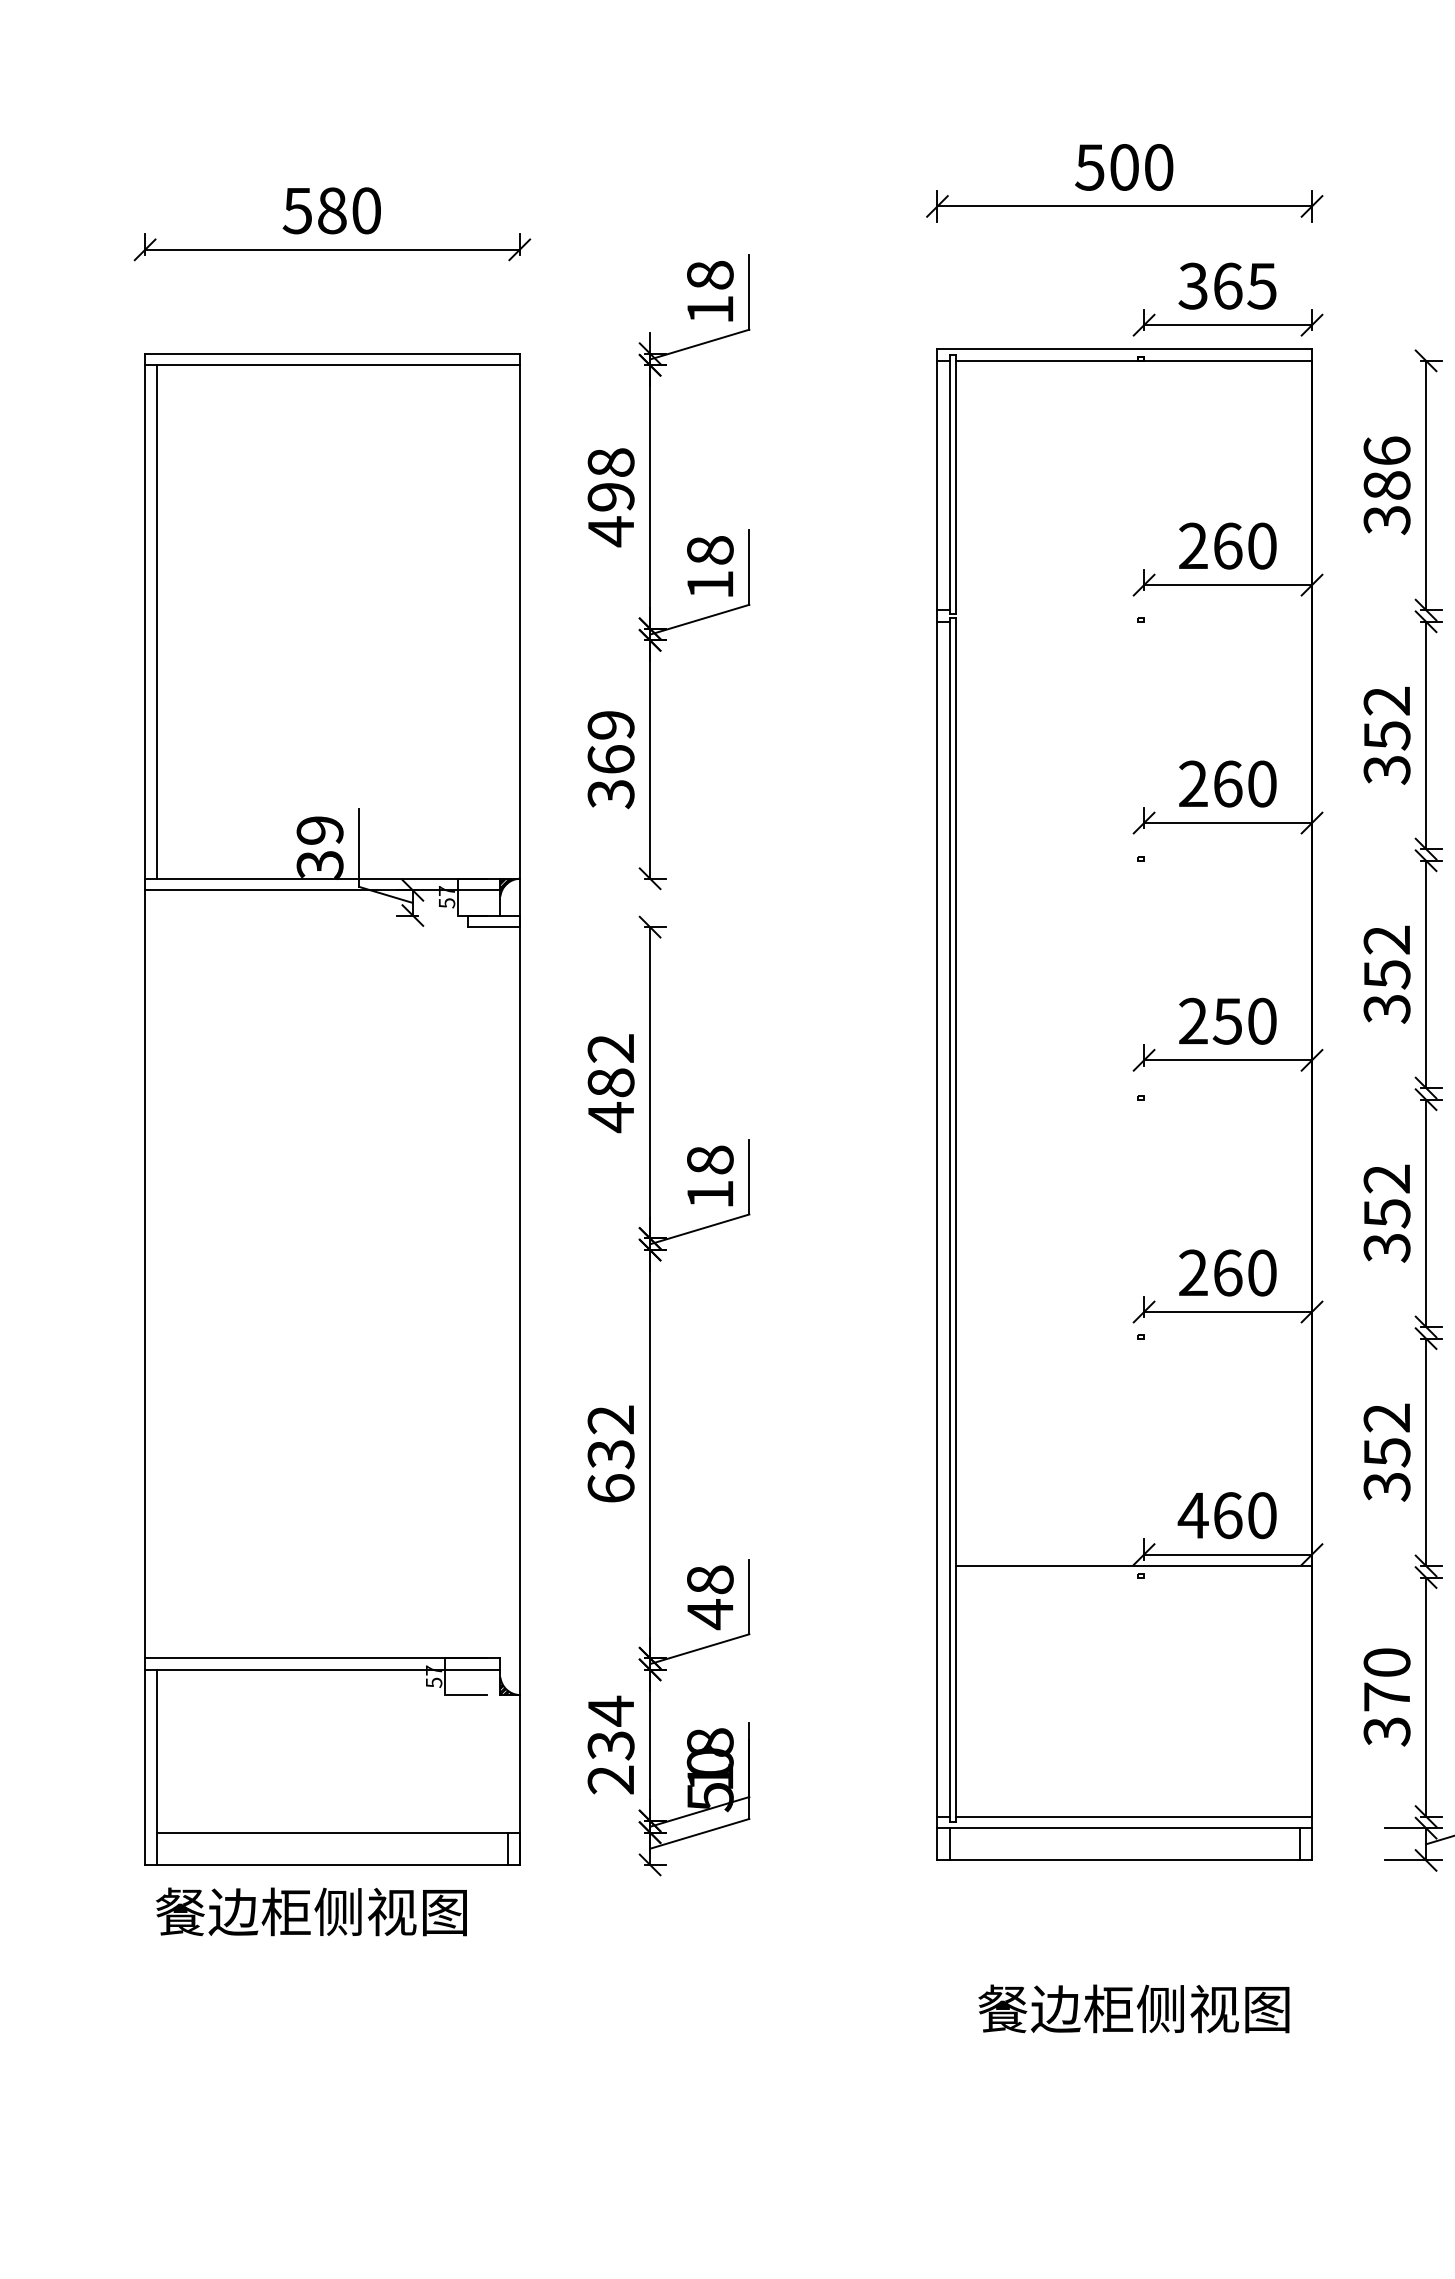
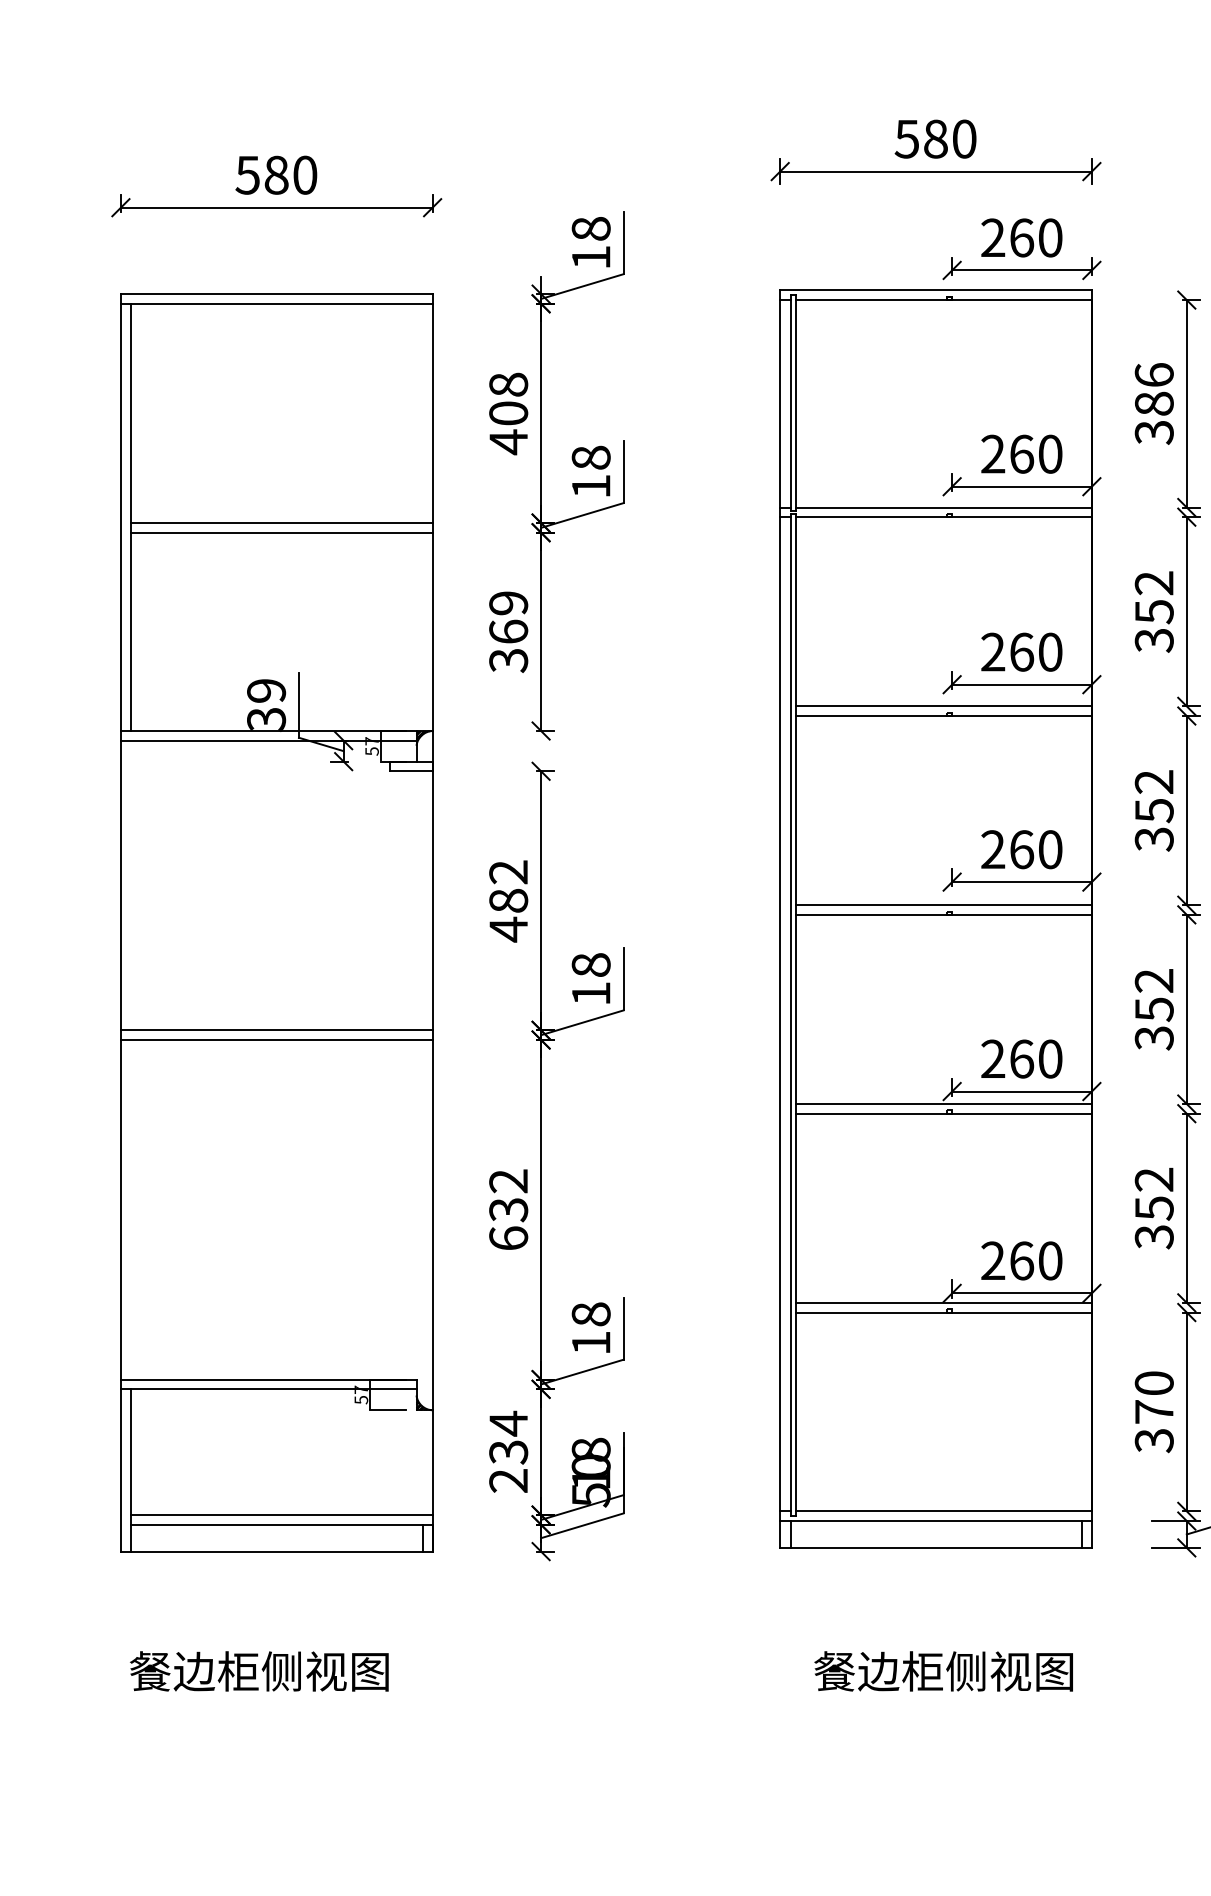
text: (1124, 167) -> (935, 139), 500 -> 580
text: (1227, 285) -> (1021, 237), 365 -> 260
text: (610, 496) -> (508, 412), 498 -> 408
line: (1134, 610) -> (944, 507), added
line: (1134, 621) -> (944, 516), added
line: (337, 628) -> (280, 522), added
line: (337, 640) -> (280, 532), added
line: (1134, 849) -> (944, 706), added
line: (1134, 860) -> (944, 715), added
text: (1227, 1020) -> (1021, 848), 250 -> 260
line: (1134, 1088) -> (944, 905), added
line: (1134, 1099) -> (944, 914), added
line: (332, 1238) -> (276, 1030), added
line: (332, 1250) -> (276, 1040), added
line: (1134, 1326) -> (944, 1103), added
line: (1134, 1338) -> (944, 1113), added
text: (1192, 1515) -> (992, 1260), 460 -> 260
line: (1134, 1577) -> (944, 1312), added
text: (710, 1614) -> (591, 1343), 48 -> 18
line: (337, 1821) -> (280, 1515), added
text: (311, 1911) -> (259, 1671), moved

